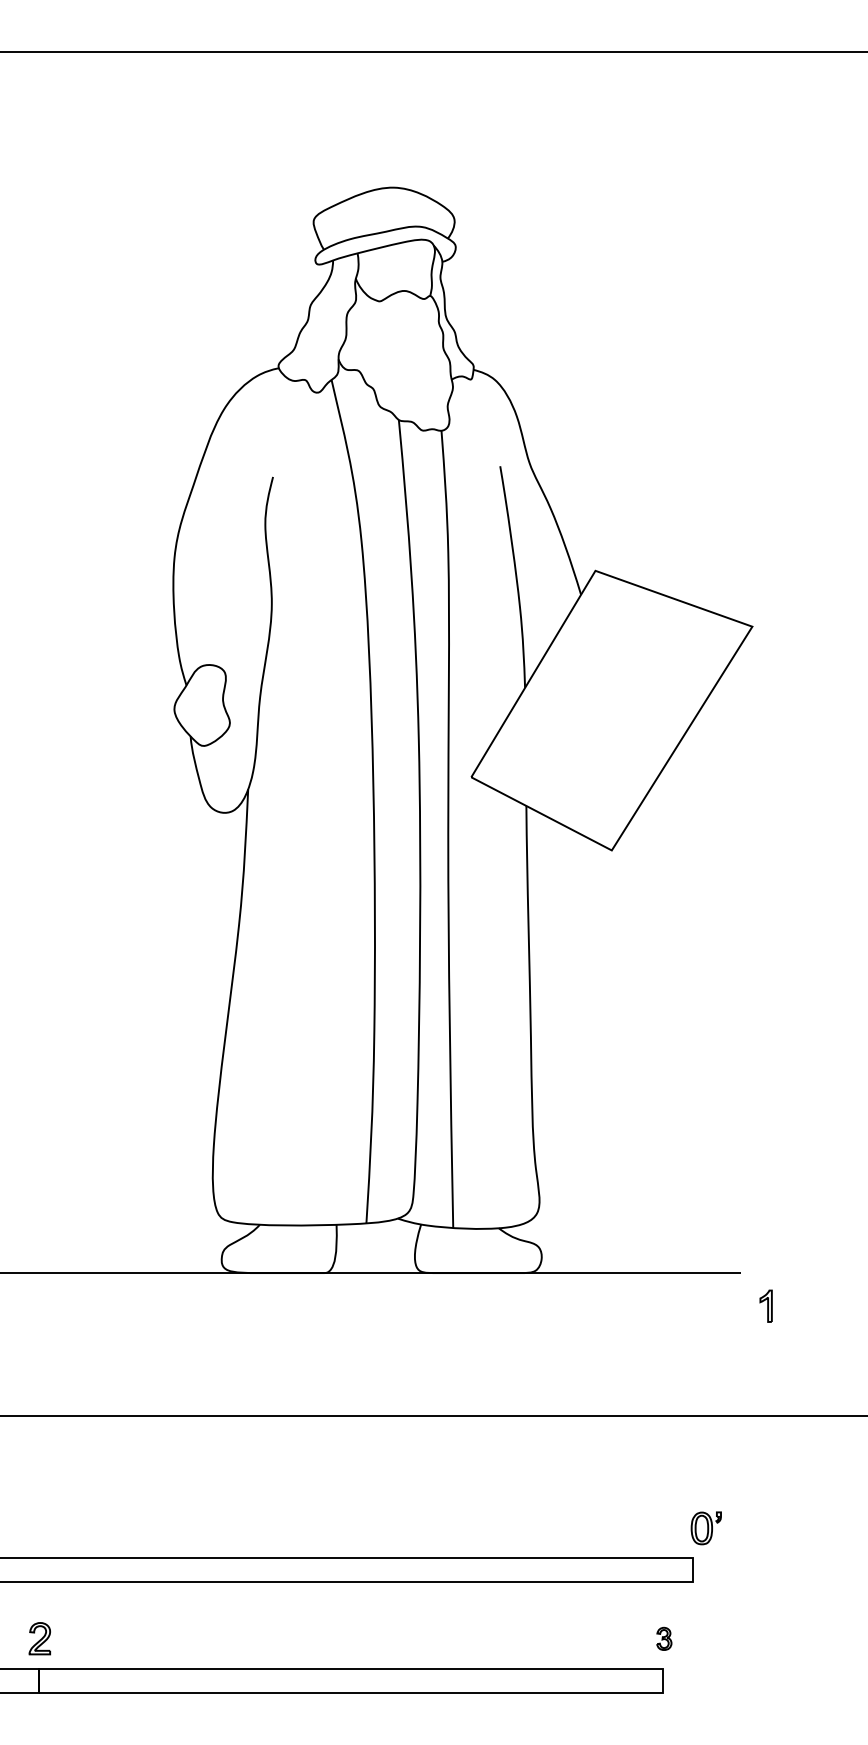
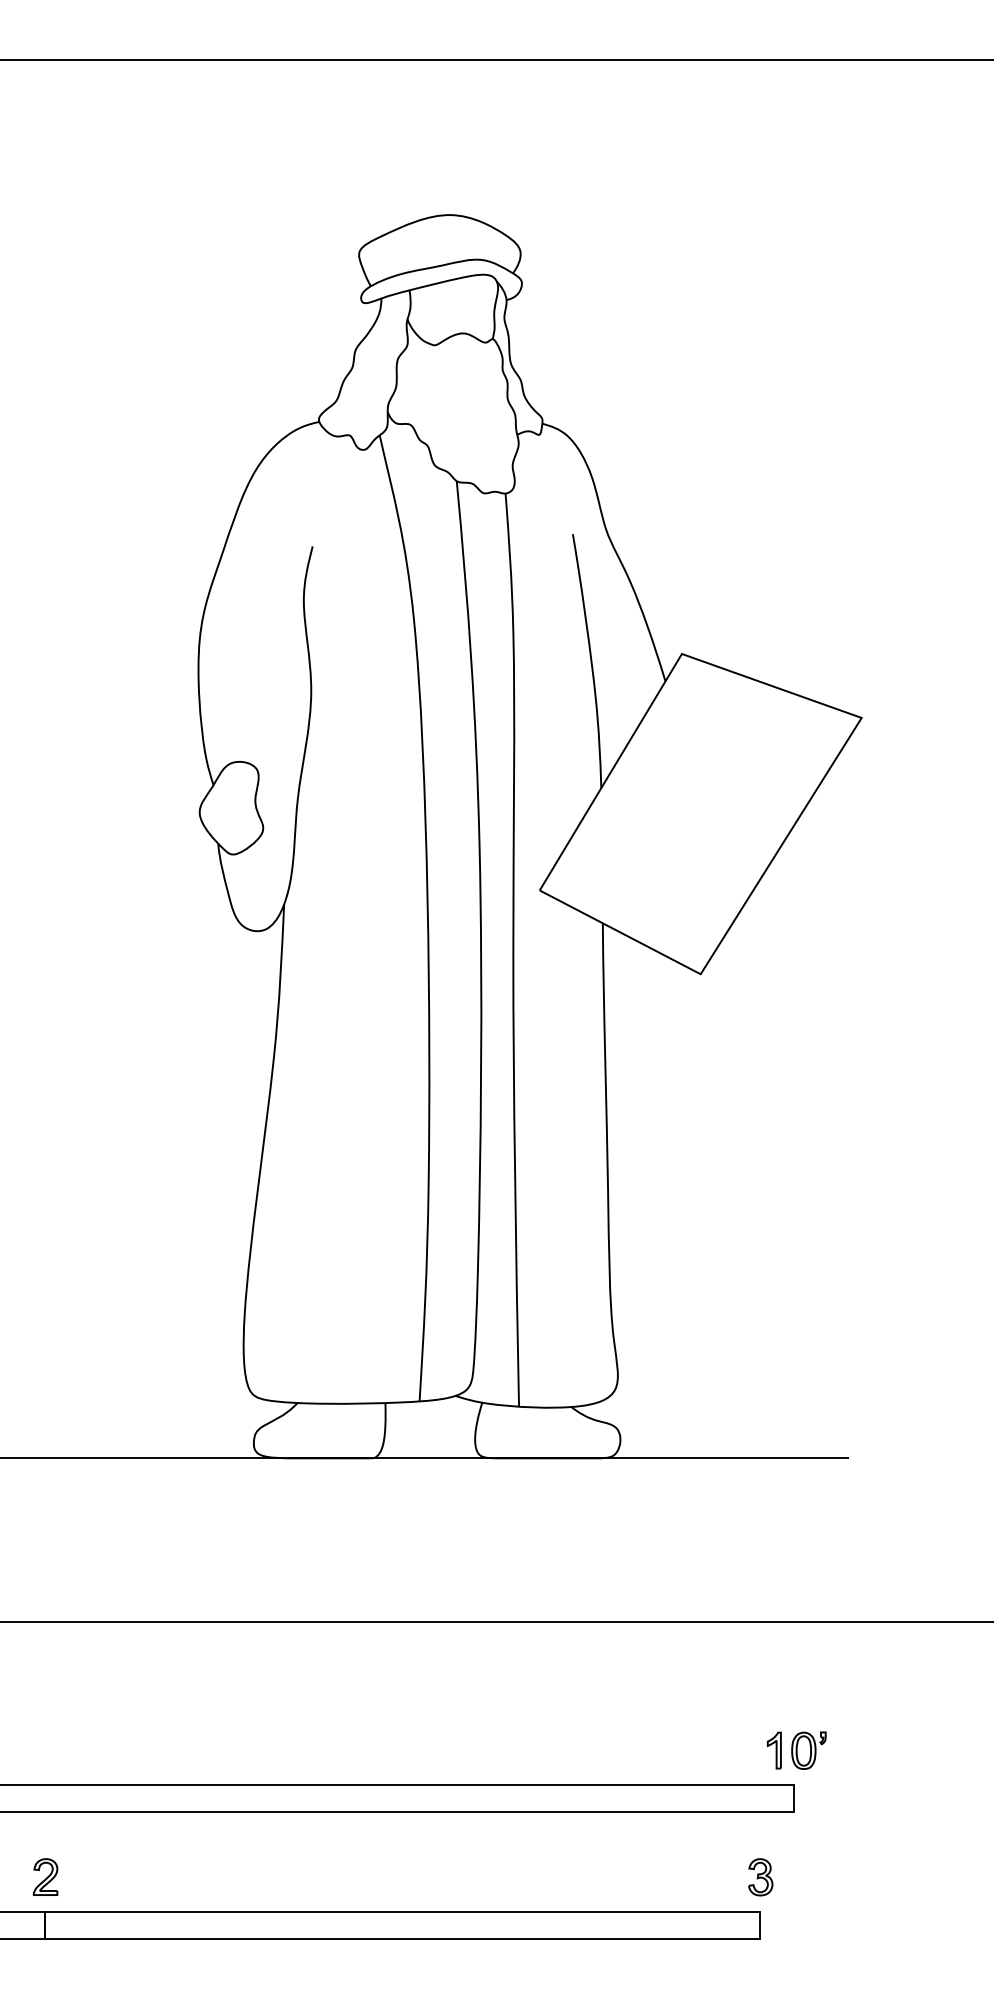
part: (765, 1305) -> (773, 1749), moved
part: (664, 1638) -> (761, 1876), size x1.43

